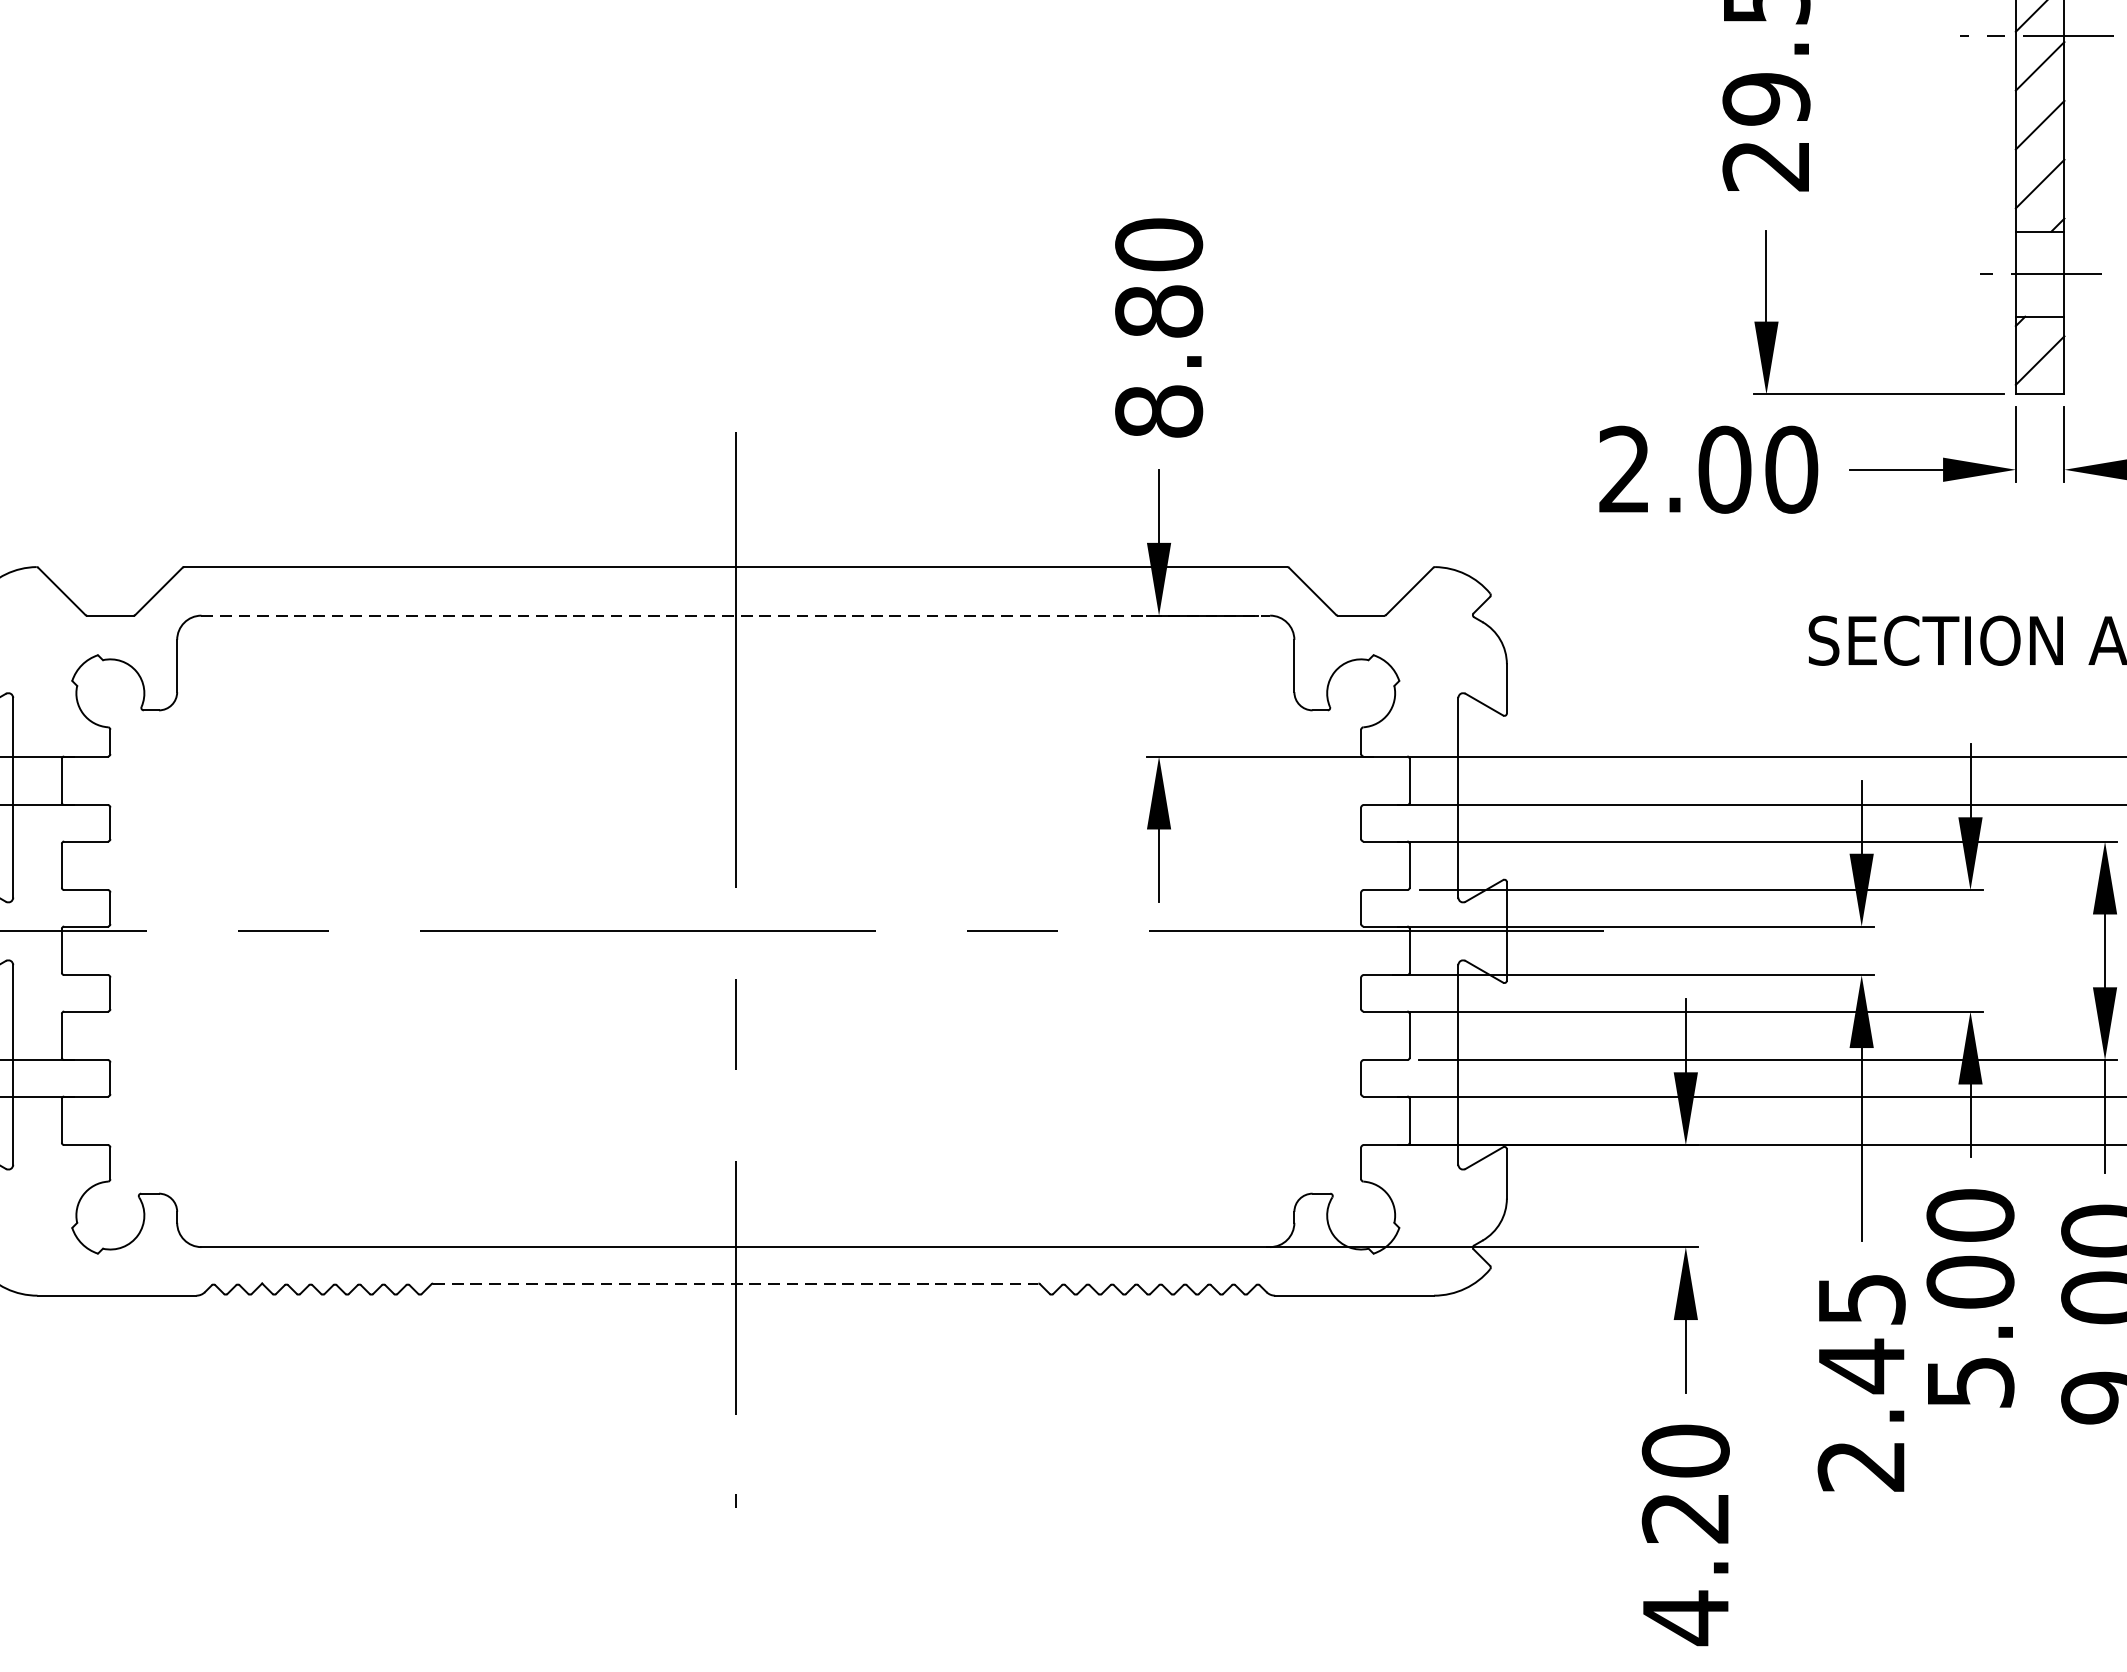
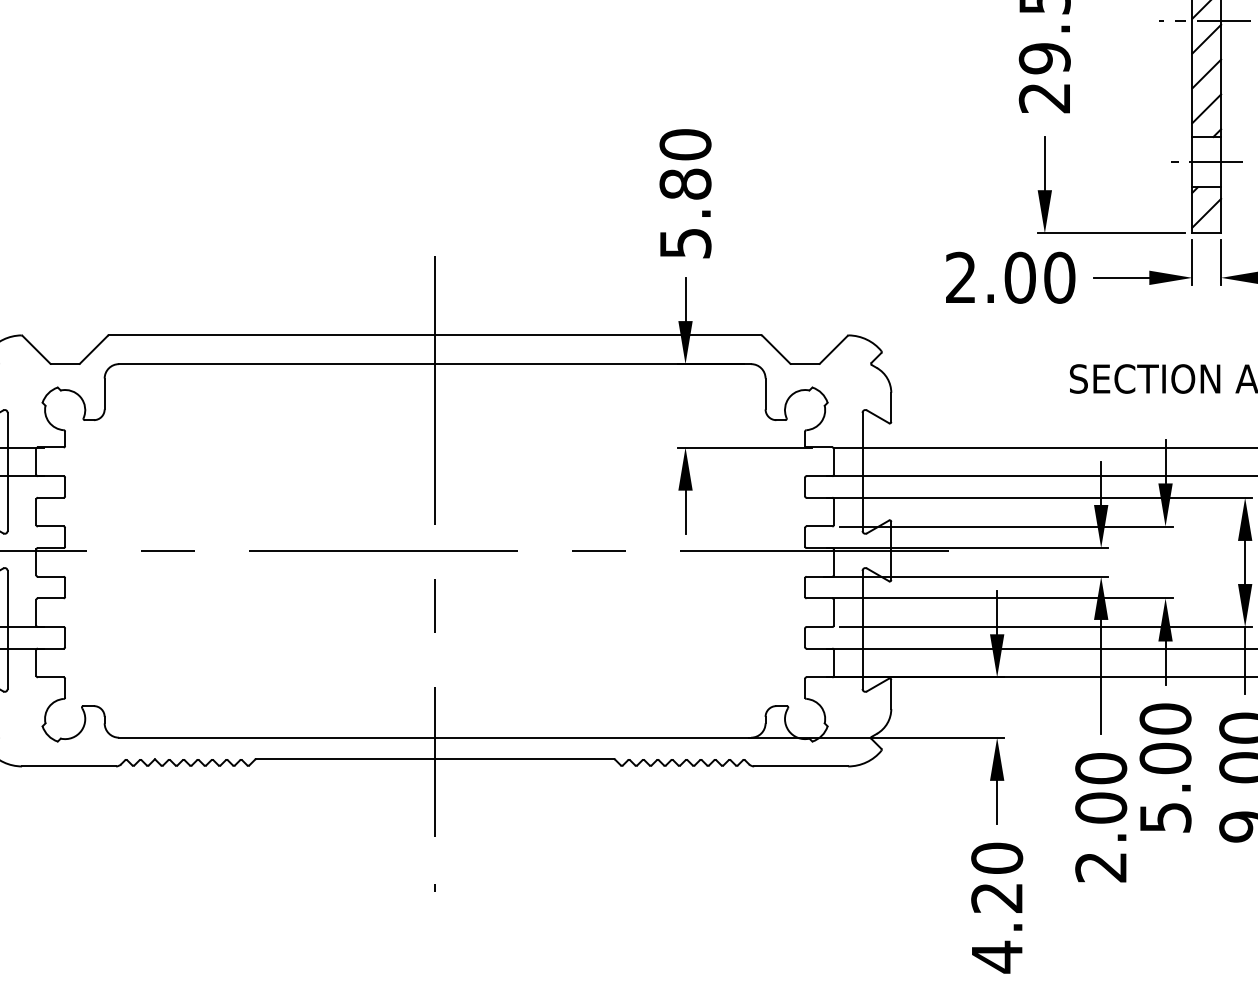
text: (1159, 410) -> (685, 242), 8.80 -> 5.80
line: (736, 616) -> (435, 364), dashed -> solid
line: (736, 1283) -> (435, 759), dashed -> solid
text: (1862, 1332) -> (1101, 788), 2.45 -> 2.00

